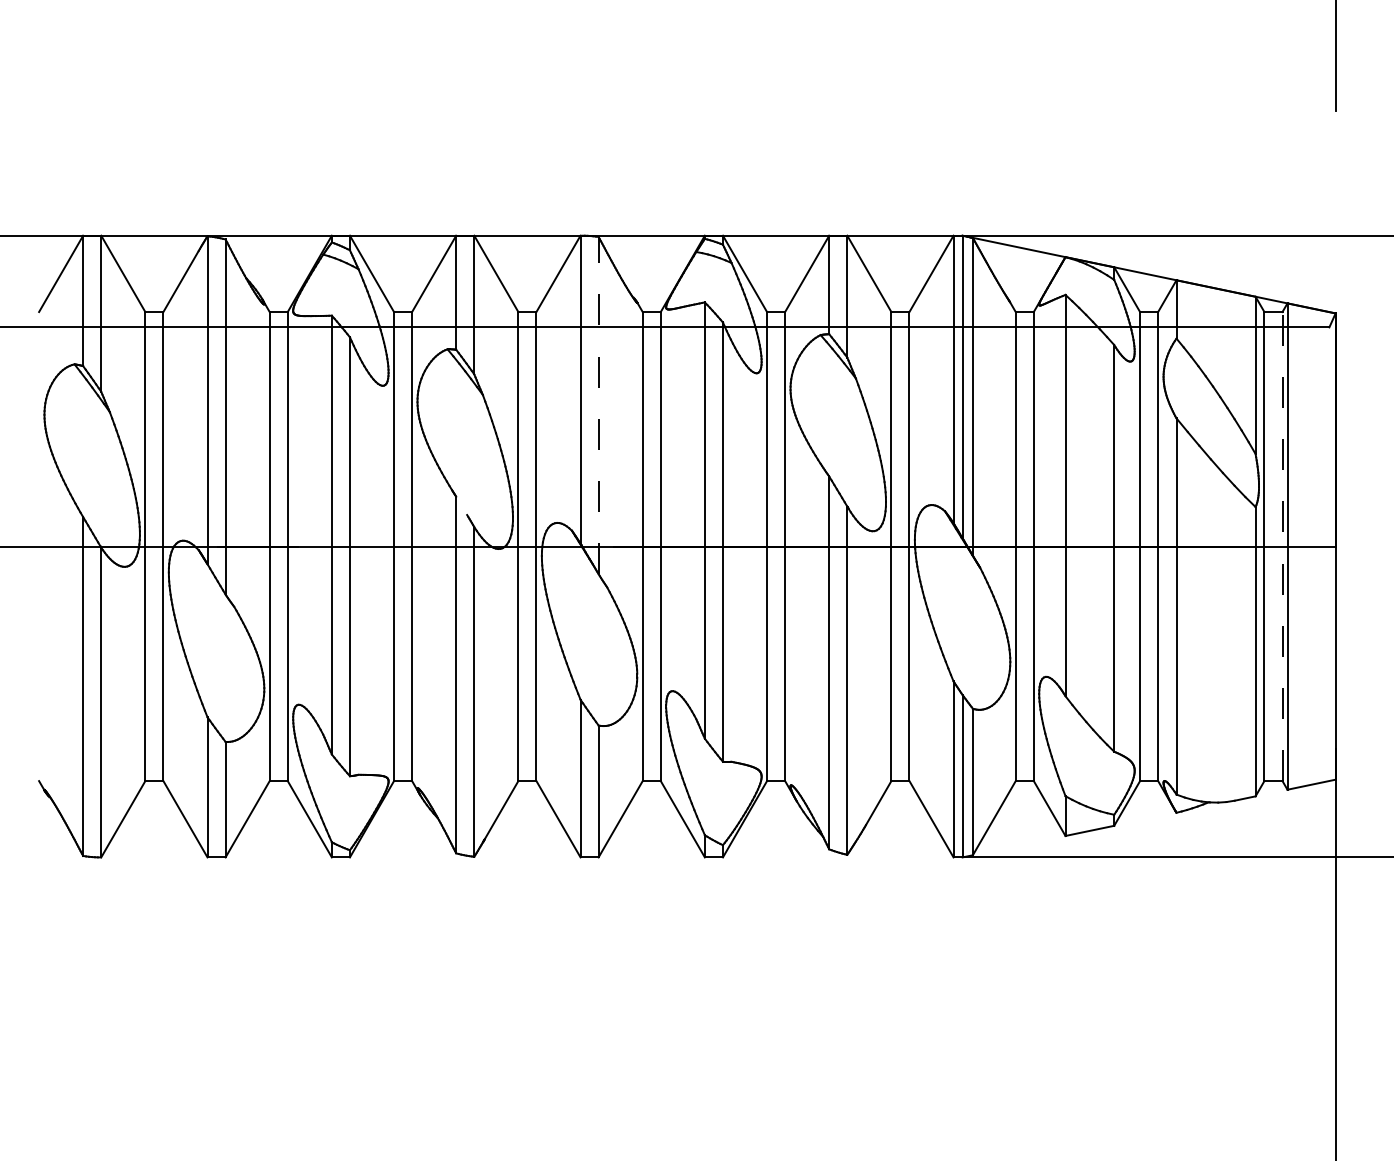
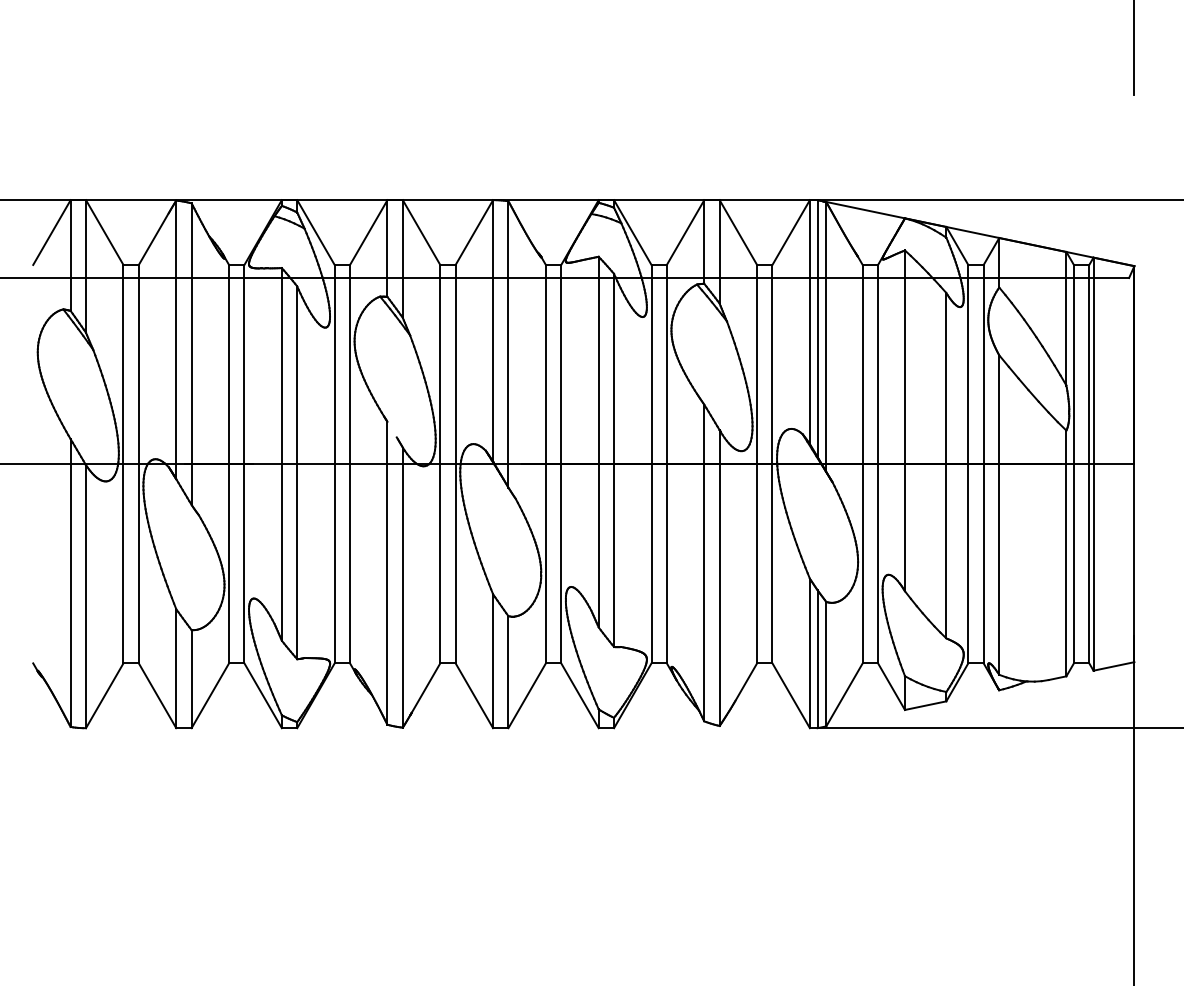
line: (598, 404) -> (508, 343), dashed -> solid
line: (1282, 545) -> (1089, 463), dashed -> solid

